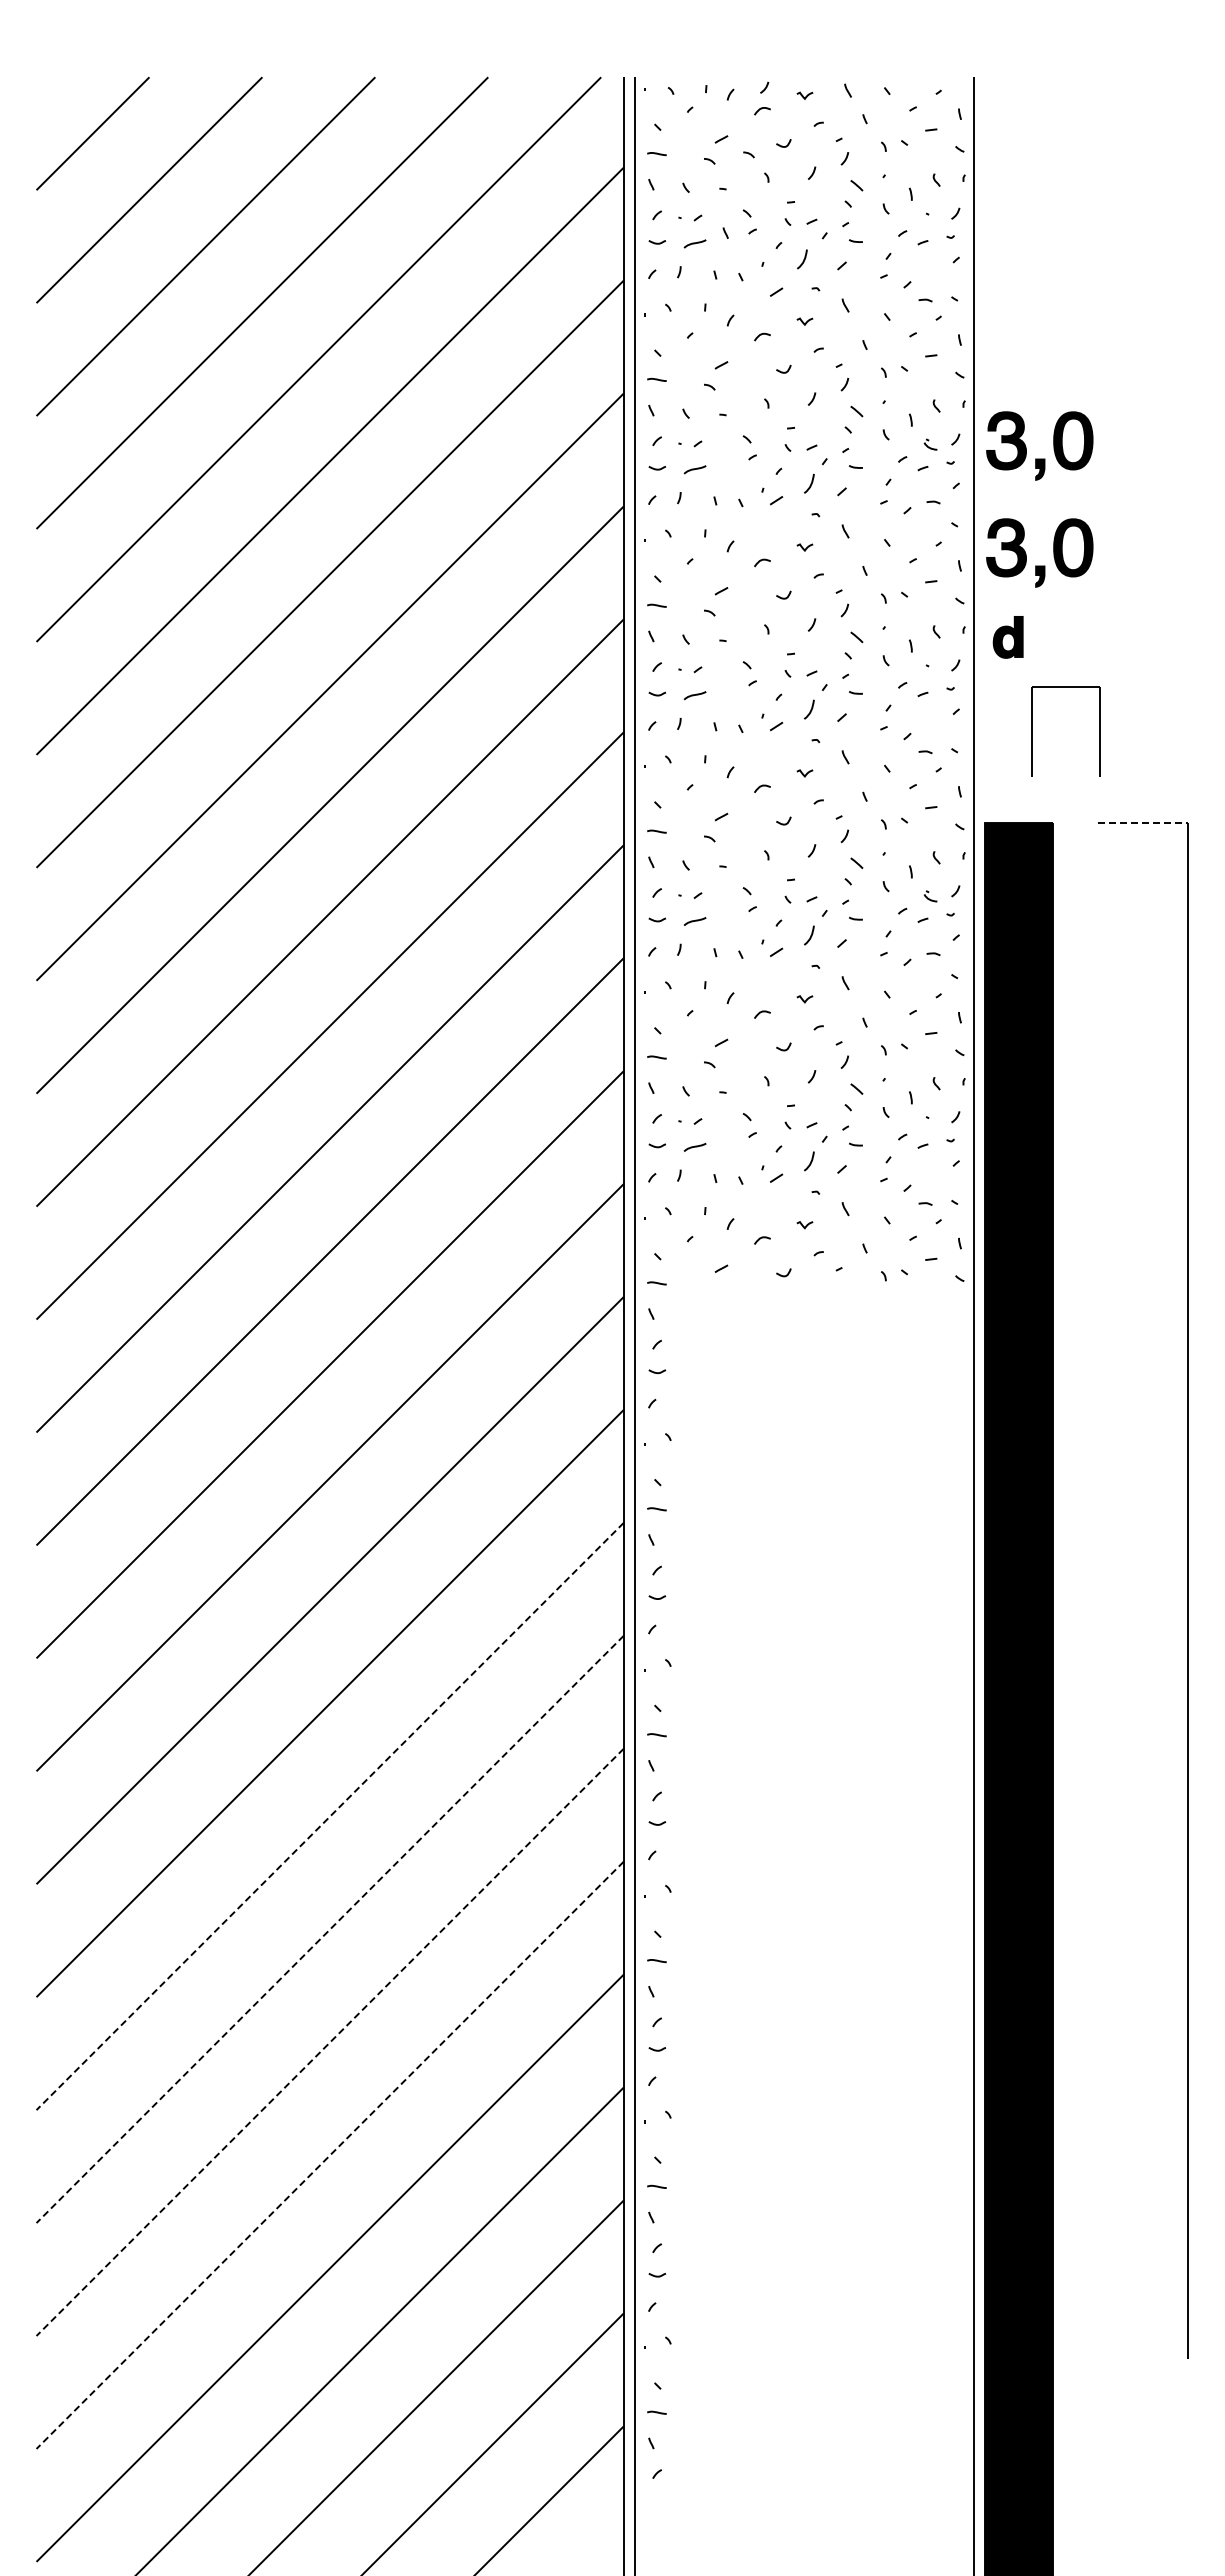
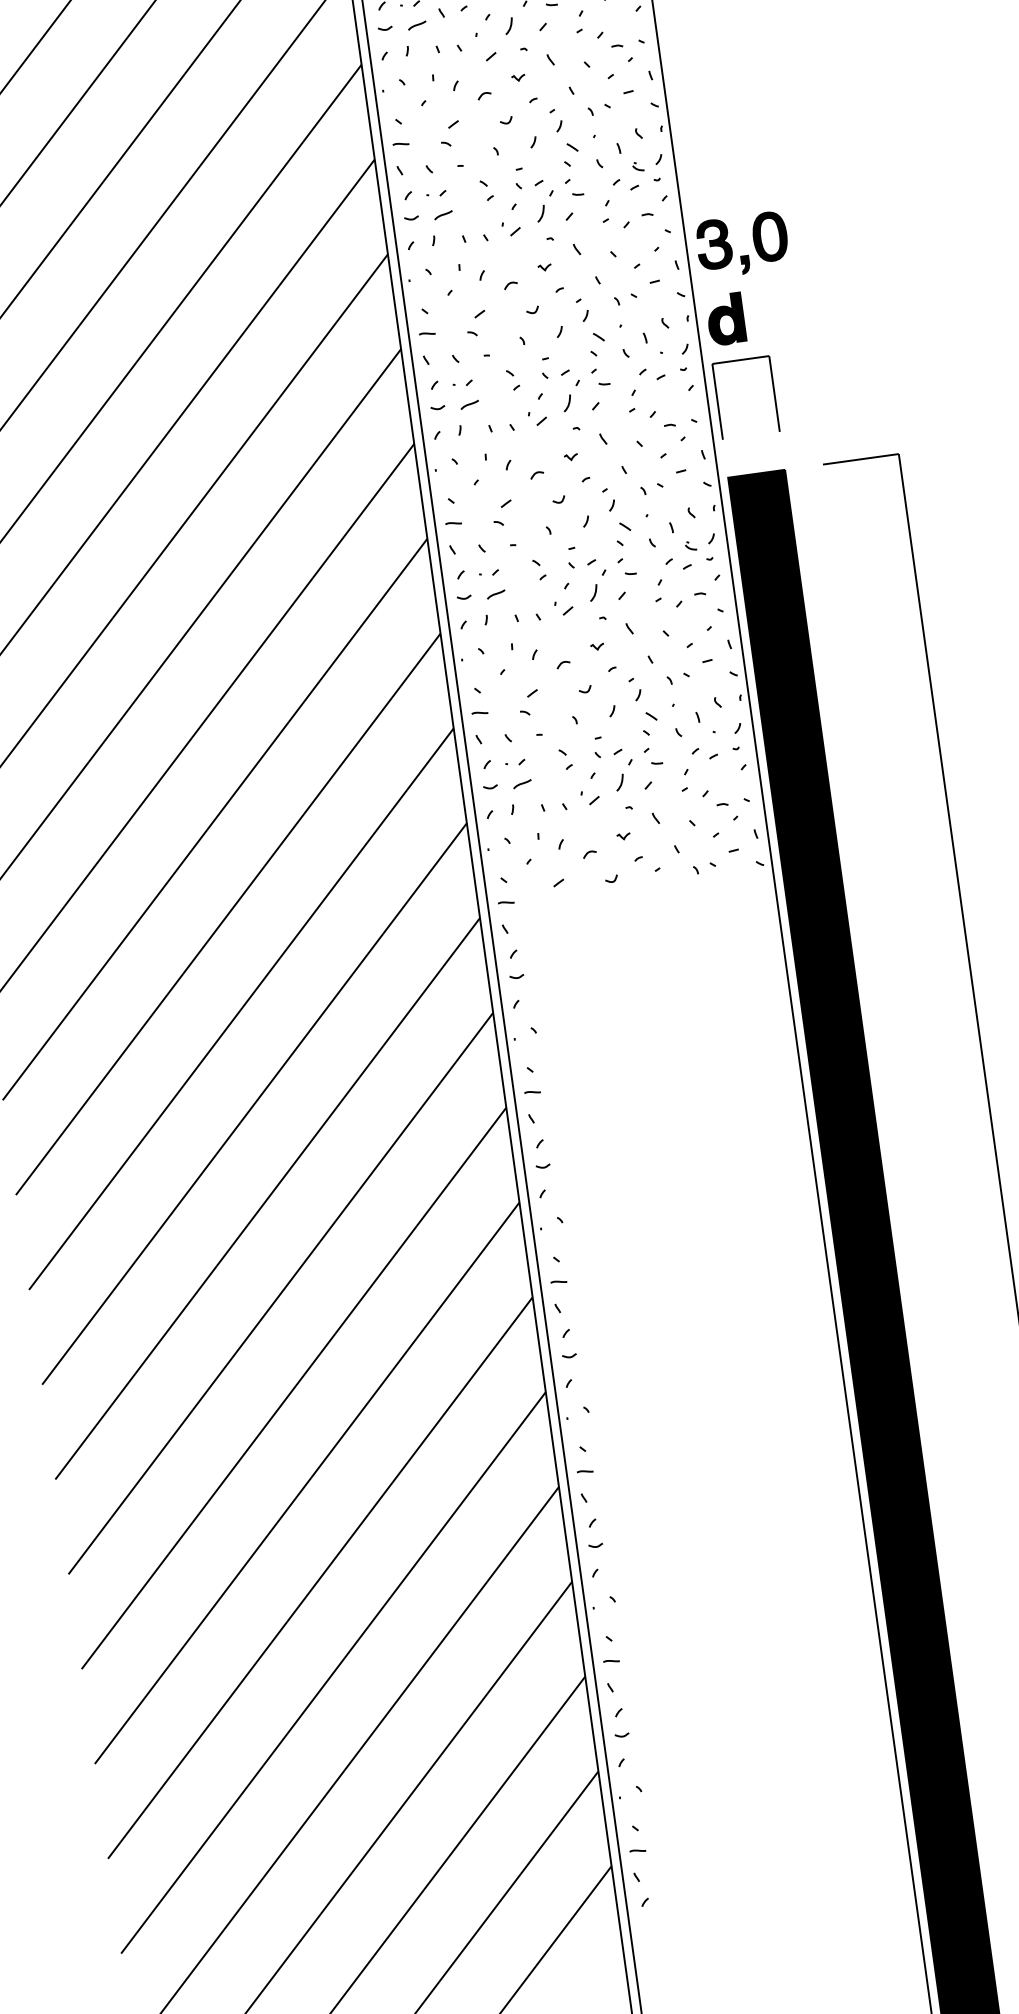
part: (1039, 458) -> (731, 165), removed
part: (1007, 637) -> (725, 319), size x1.43
part: (1032, 731) -> (717, 401), moved
line: (1143, 822) -> (861, 459), dashed -> solid
line: (329, 1816) -> (293, 1388), dashed -> solid
line: (329, 1929) -> (306, 1483), dashed -> solid
line: (329, 2042) -> (319, 1578), dashed -> solid
line: (329, 2155) -> (332, 1673), dashed -> solid

